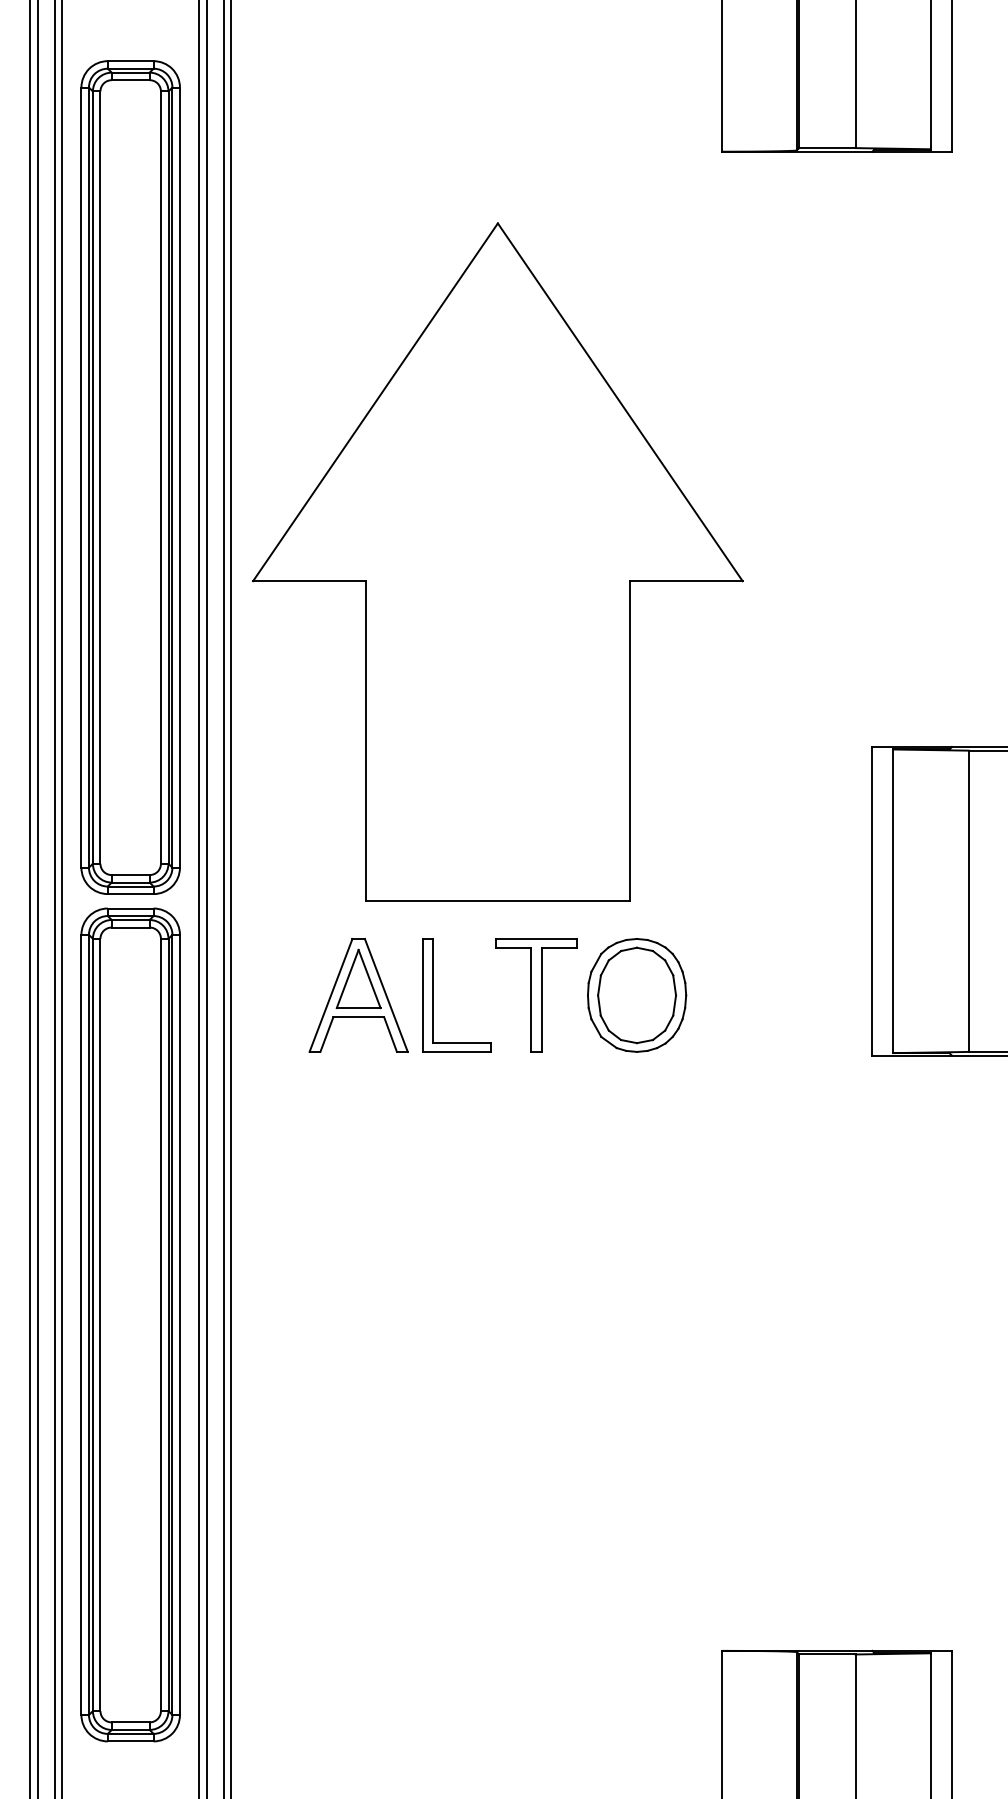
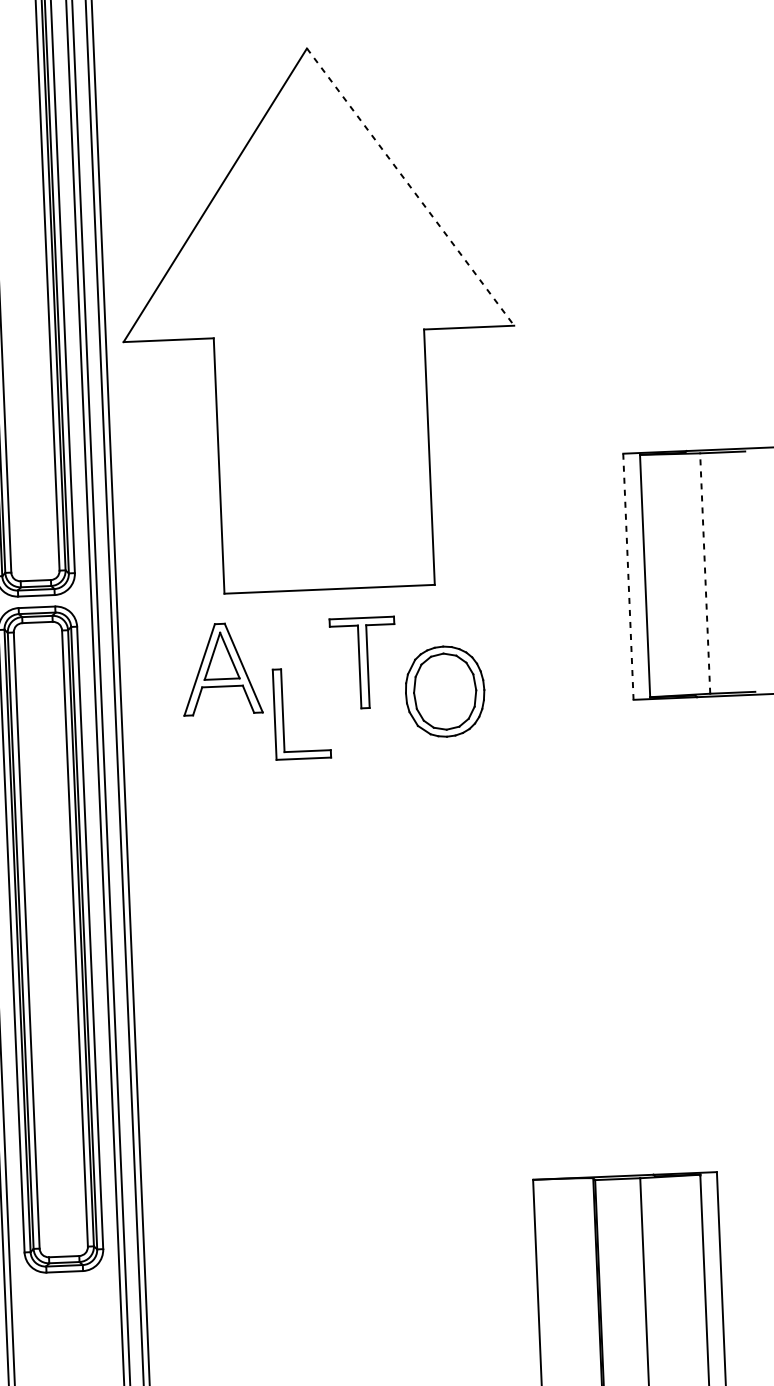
line: (620, 402) -> (410, 187), solid -> dashed
line: (872, 901) -> (628, 576), solid -> dashed
line: (968, 901) -> (705, 573), solid -> dashed
part: (433, 995) -> (283, 714), moved
part: (637, 995) -> (445, 691), moved

